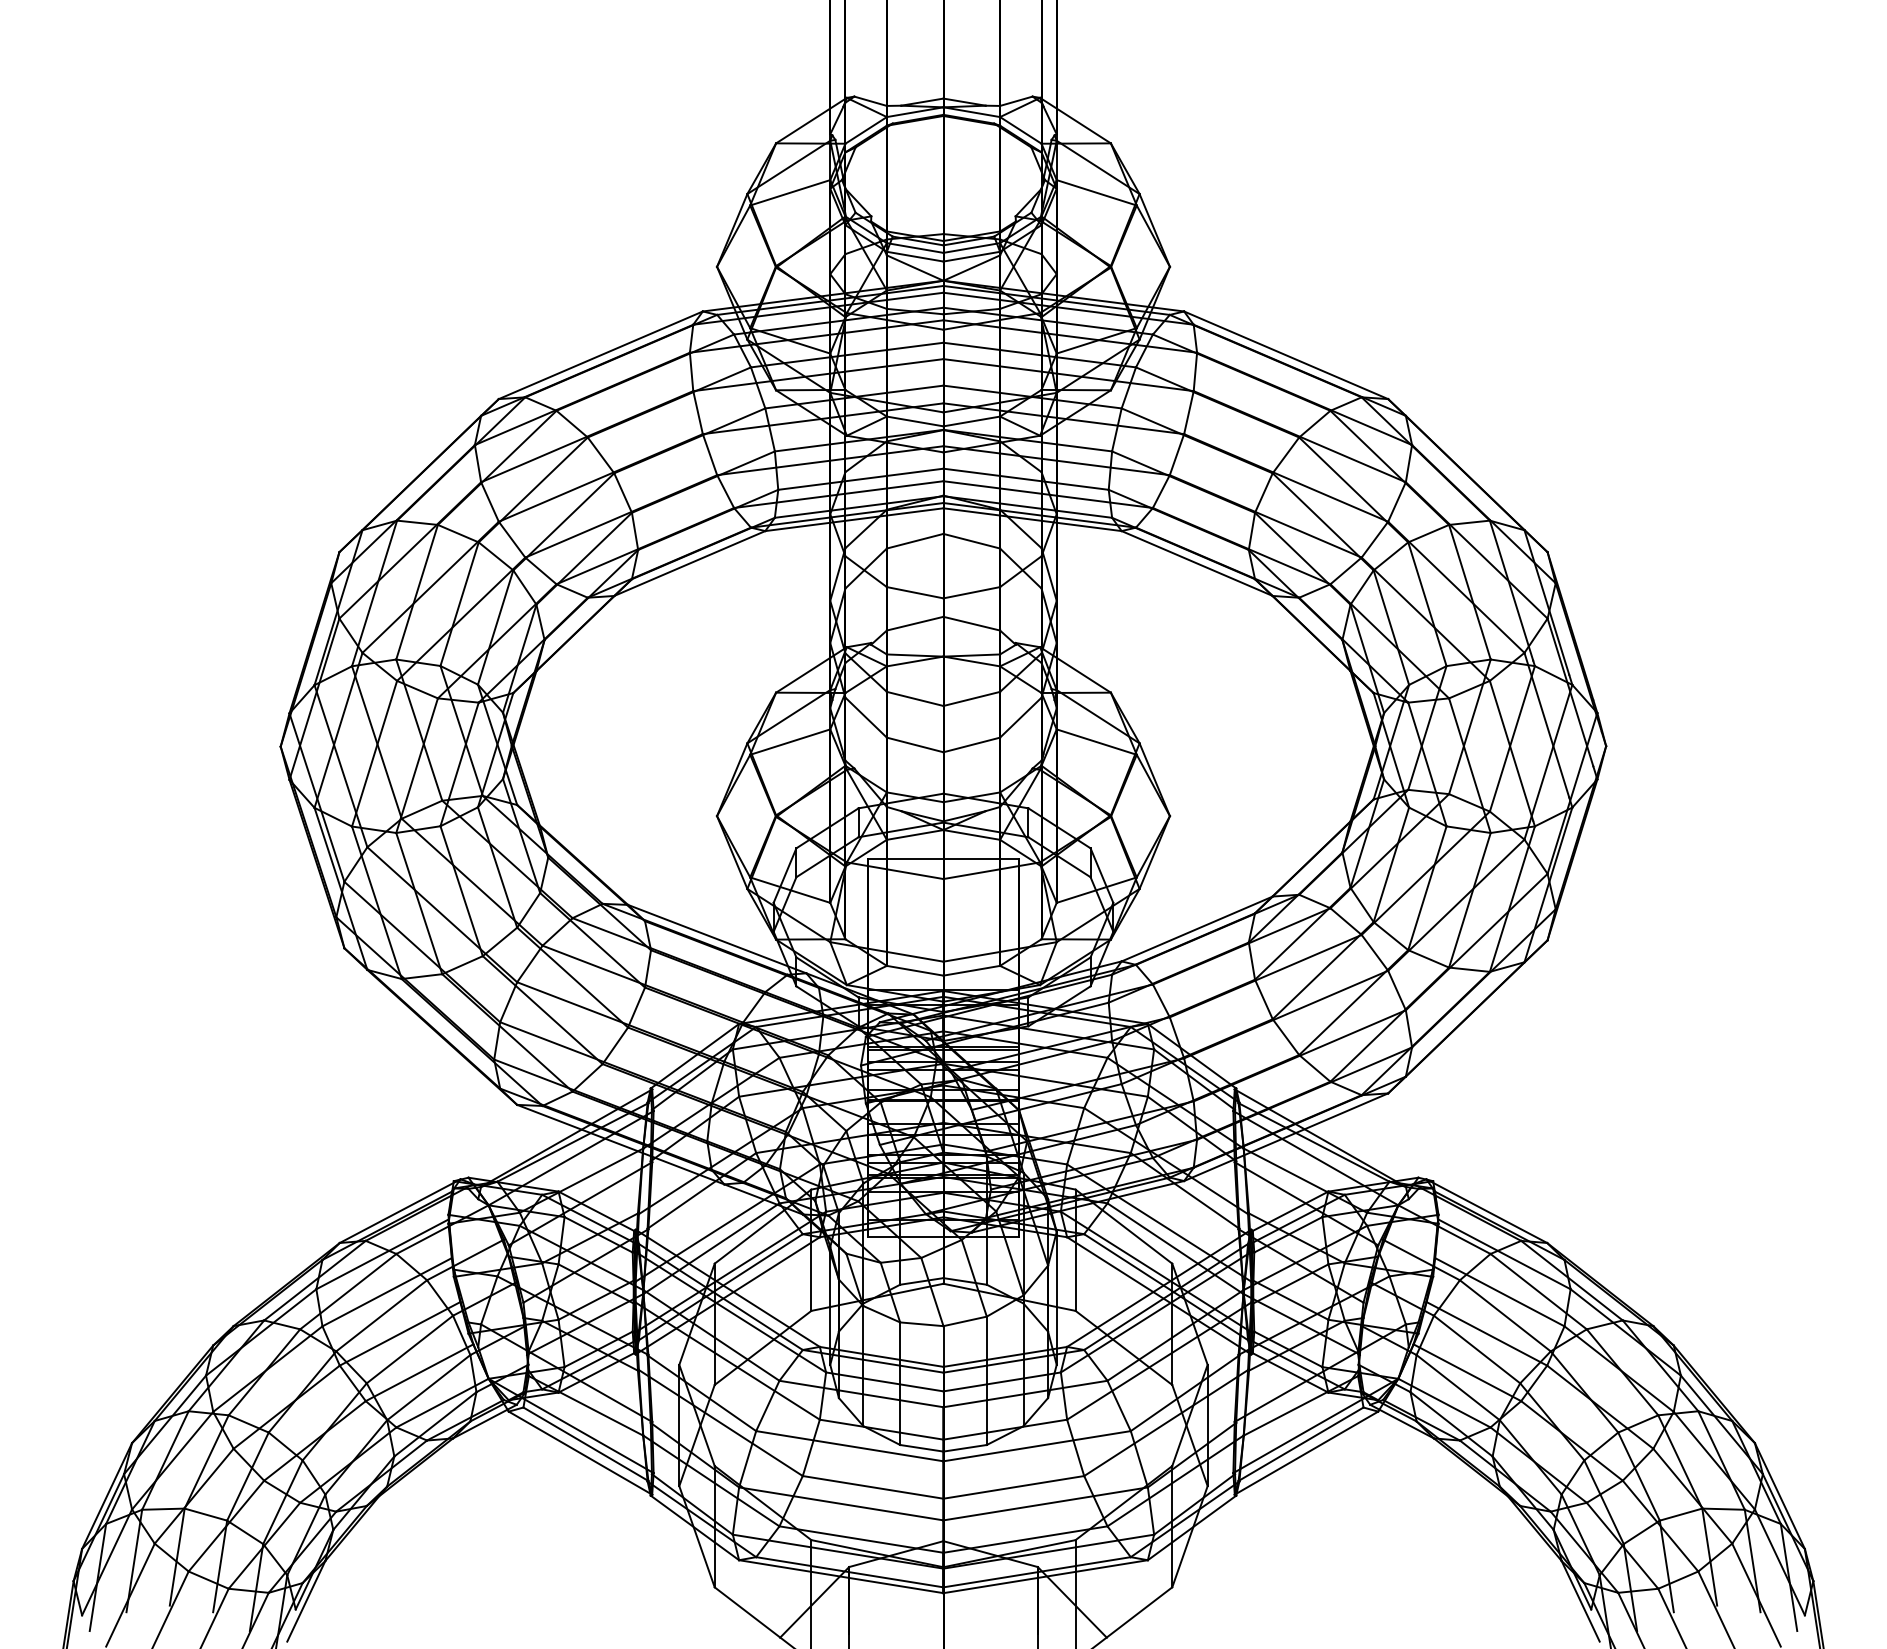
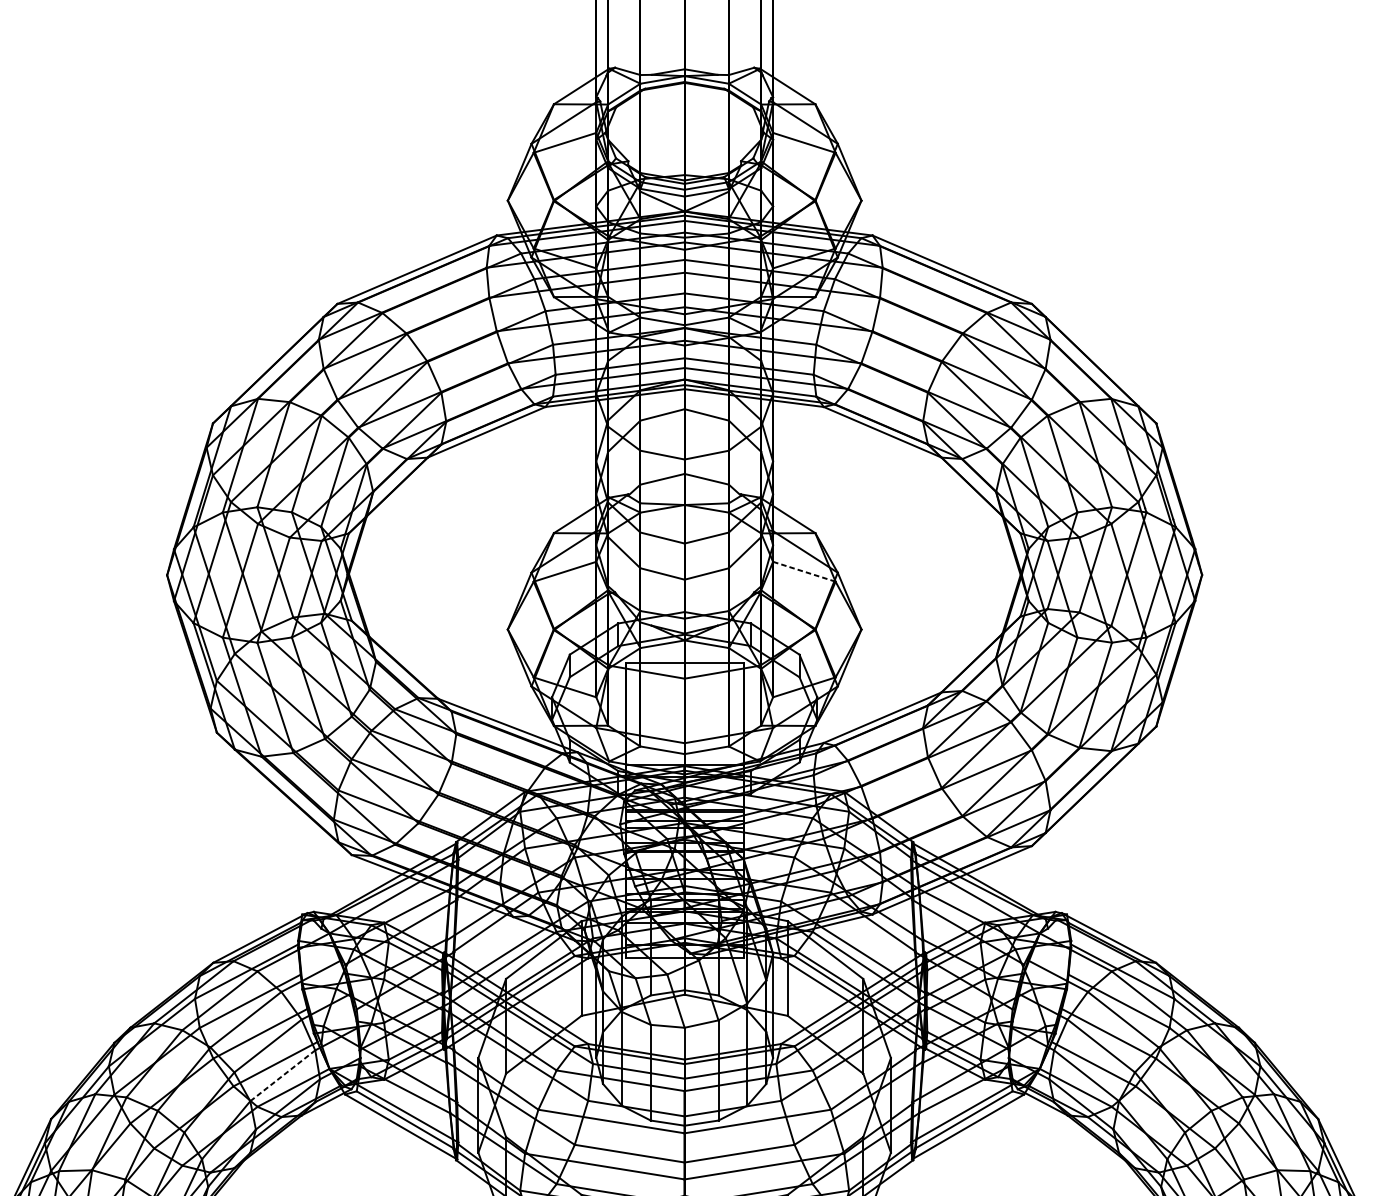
line: (1096, 742) -> (804, 572), solid -> dashed
line: (428, 1387) -> (282, 1075), solid -> dashed

